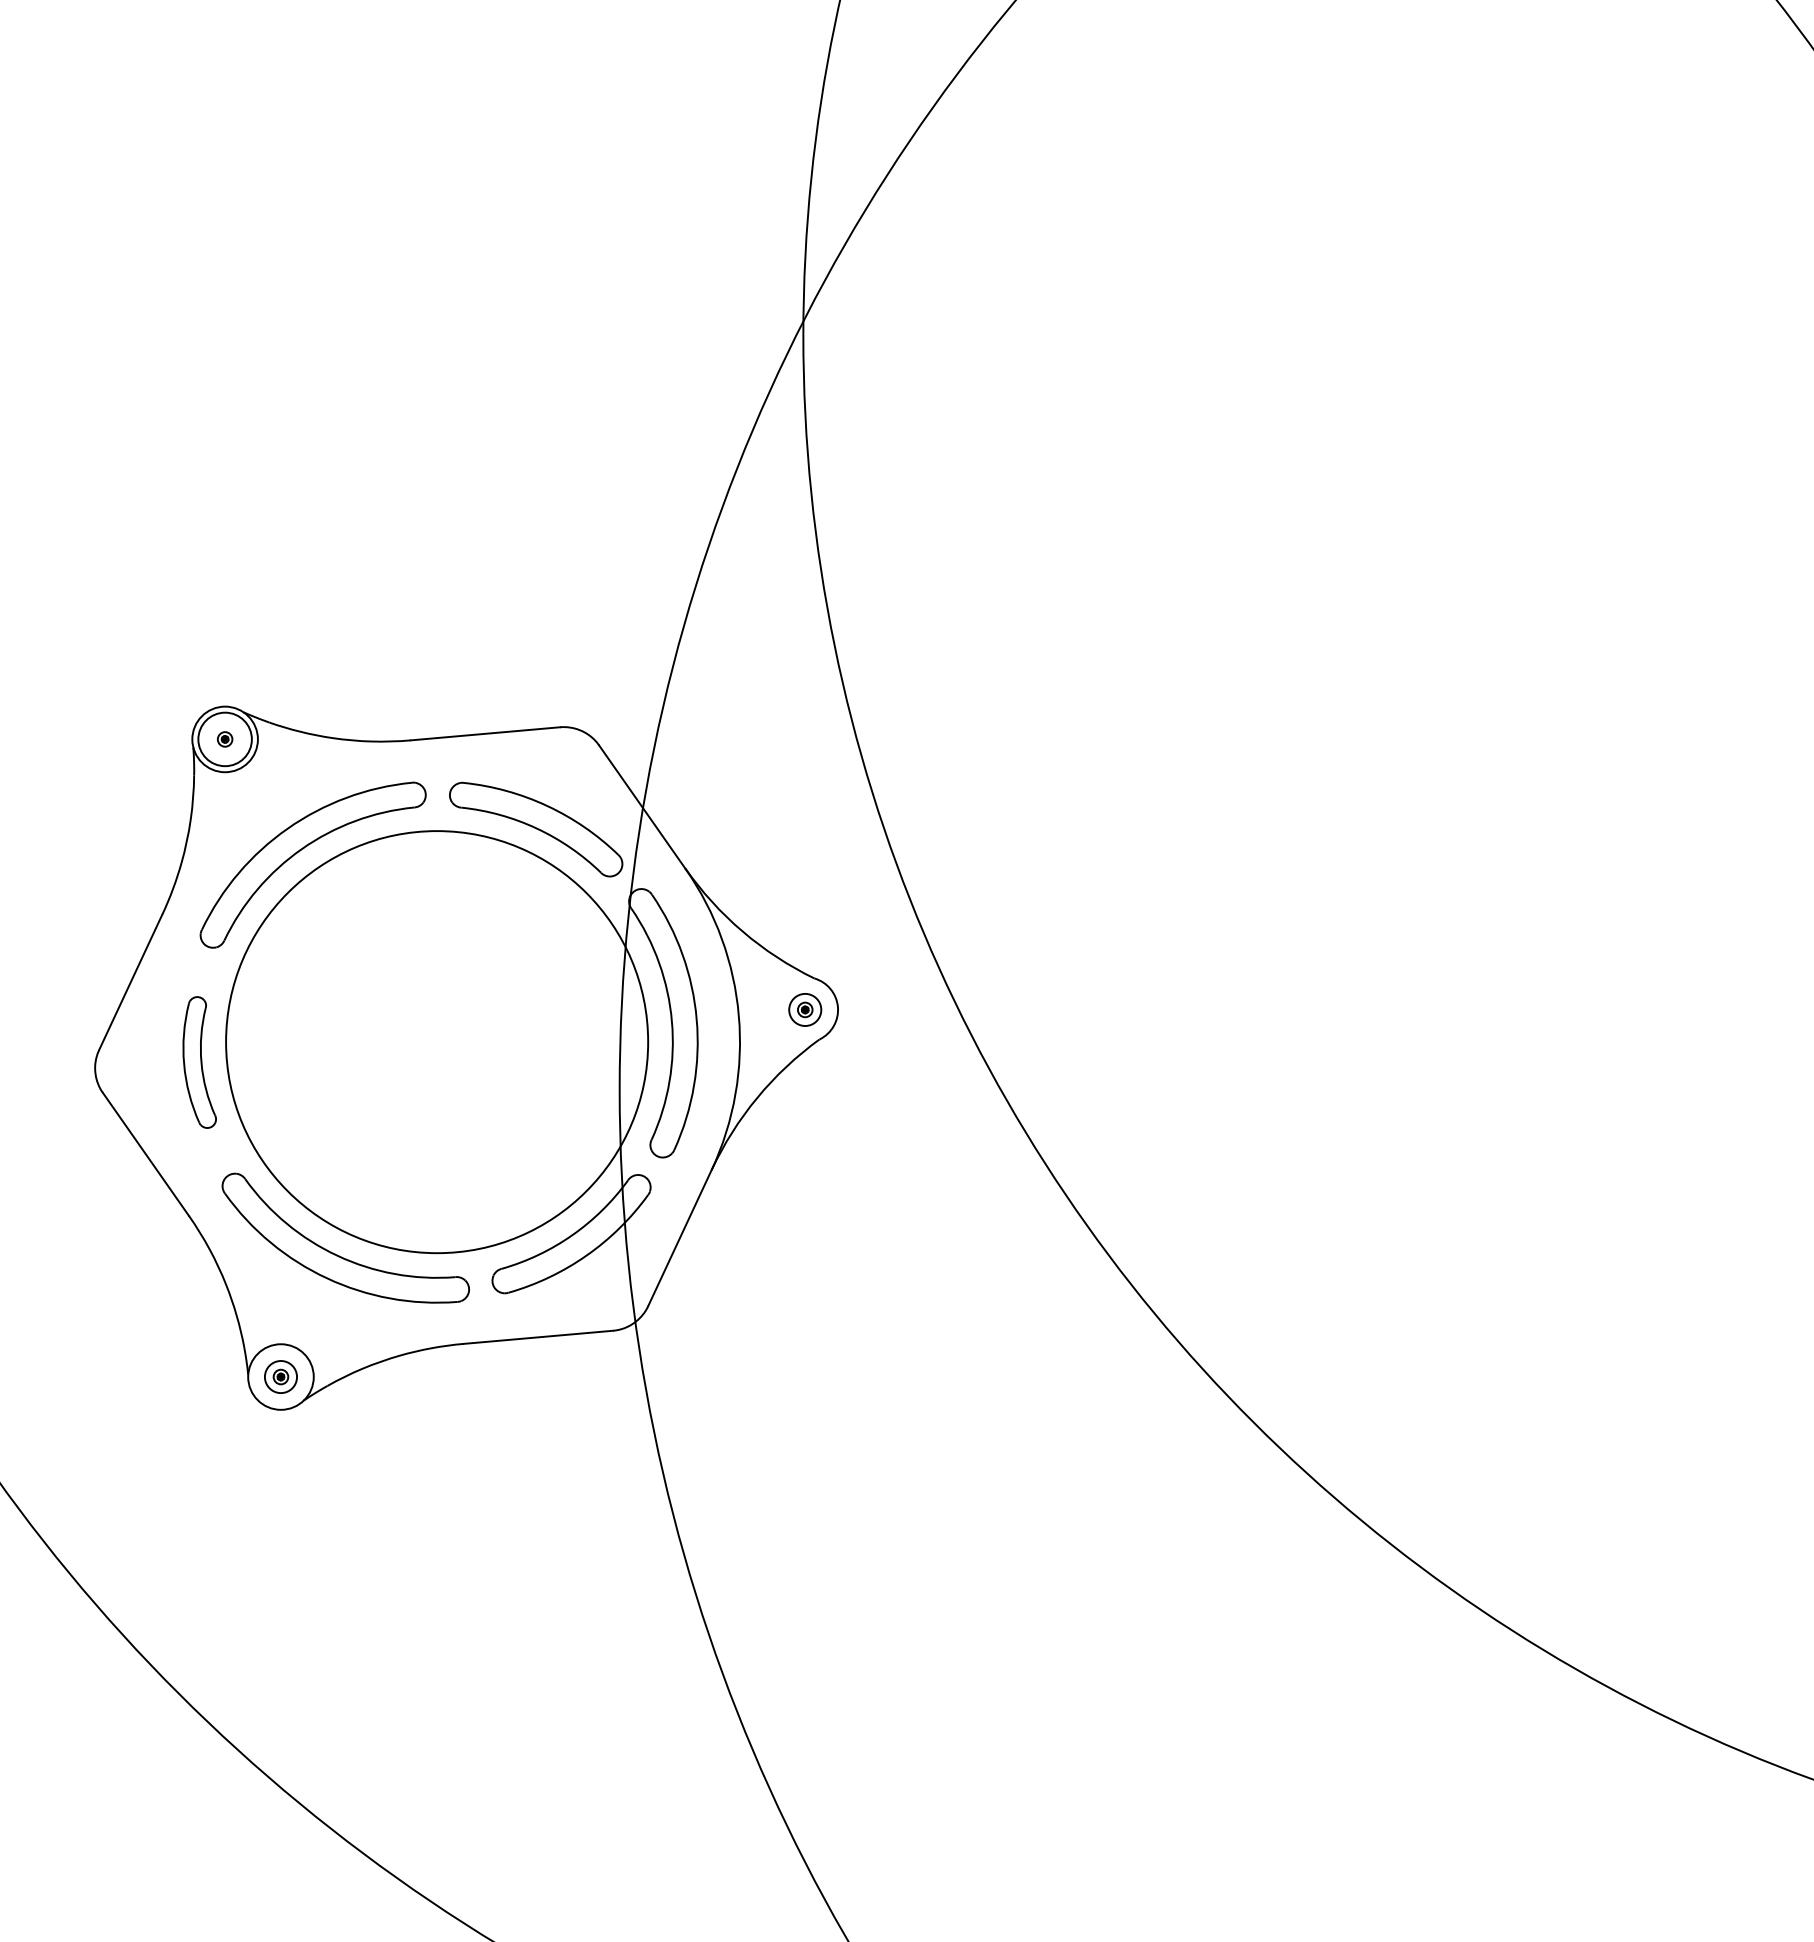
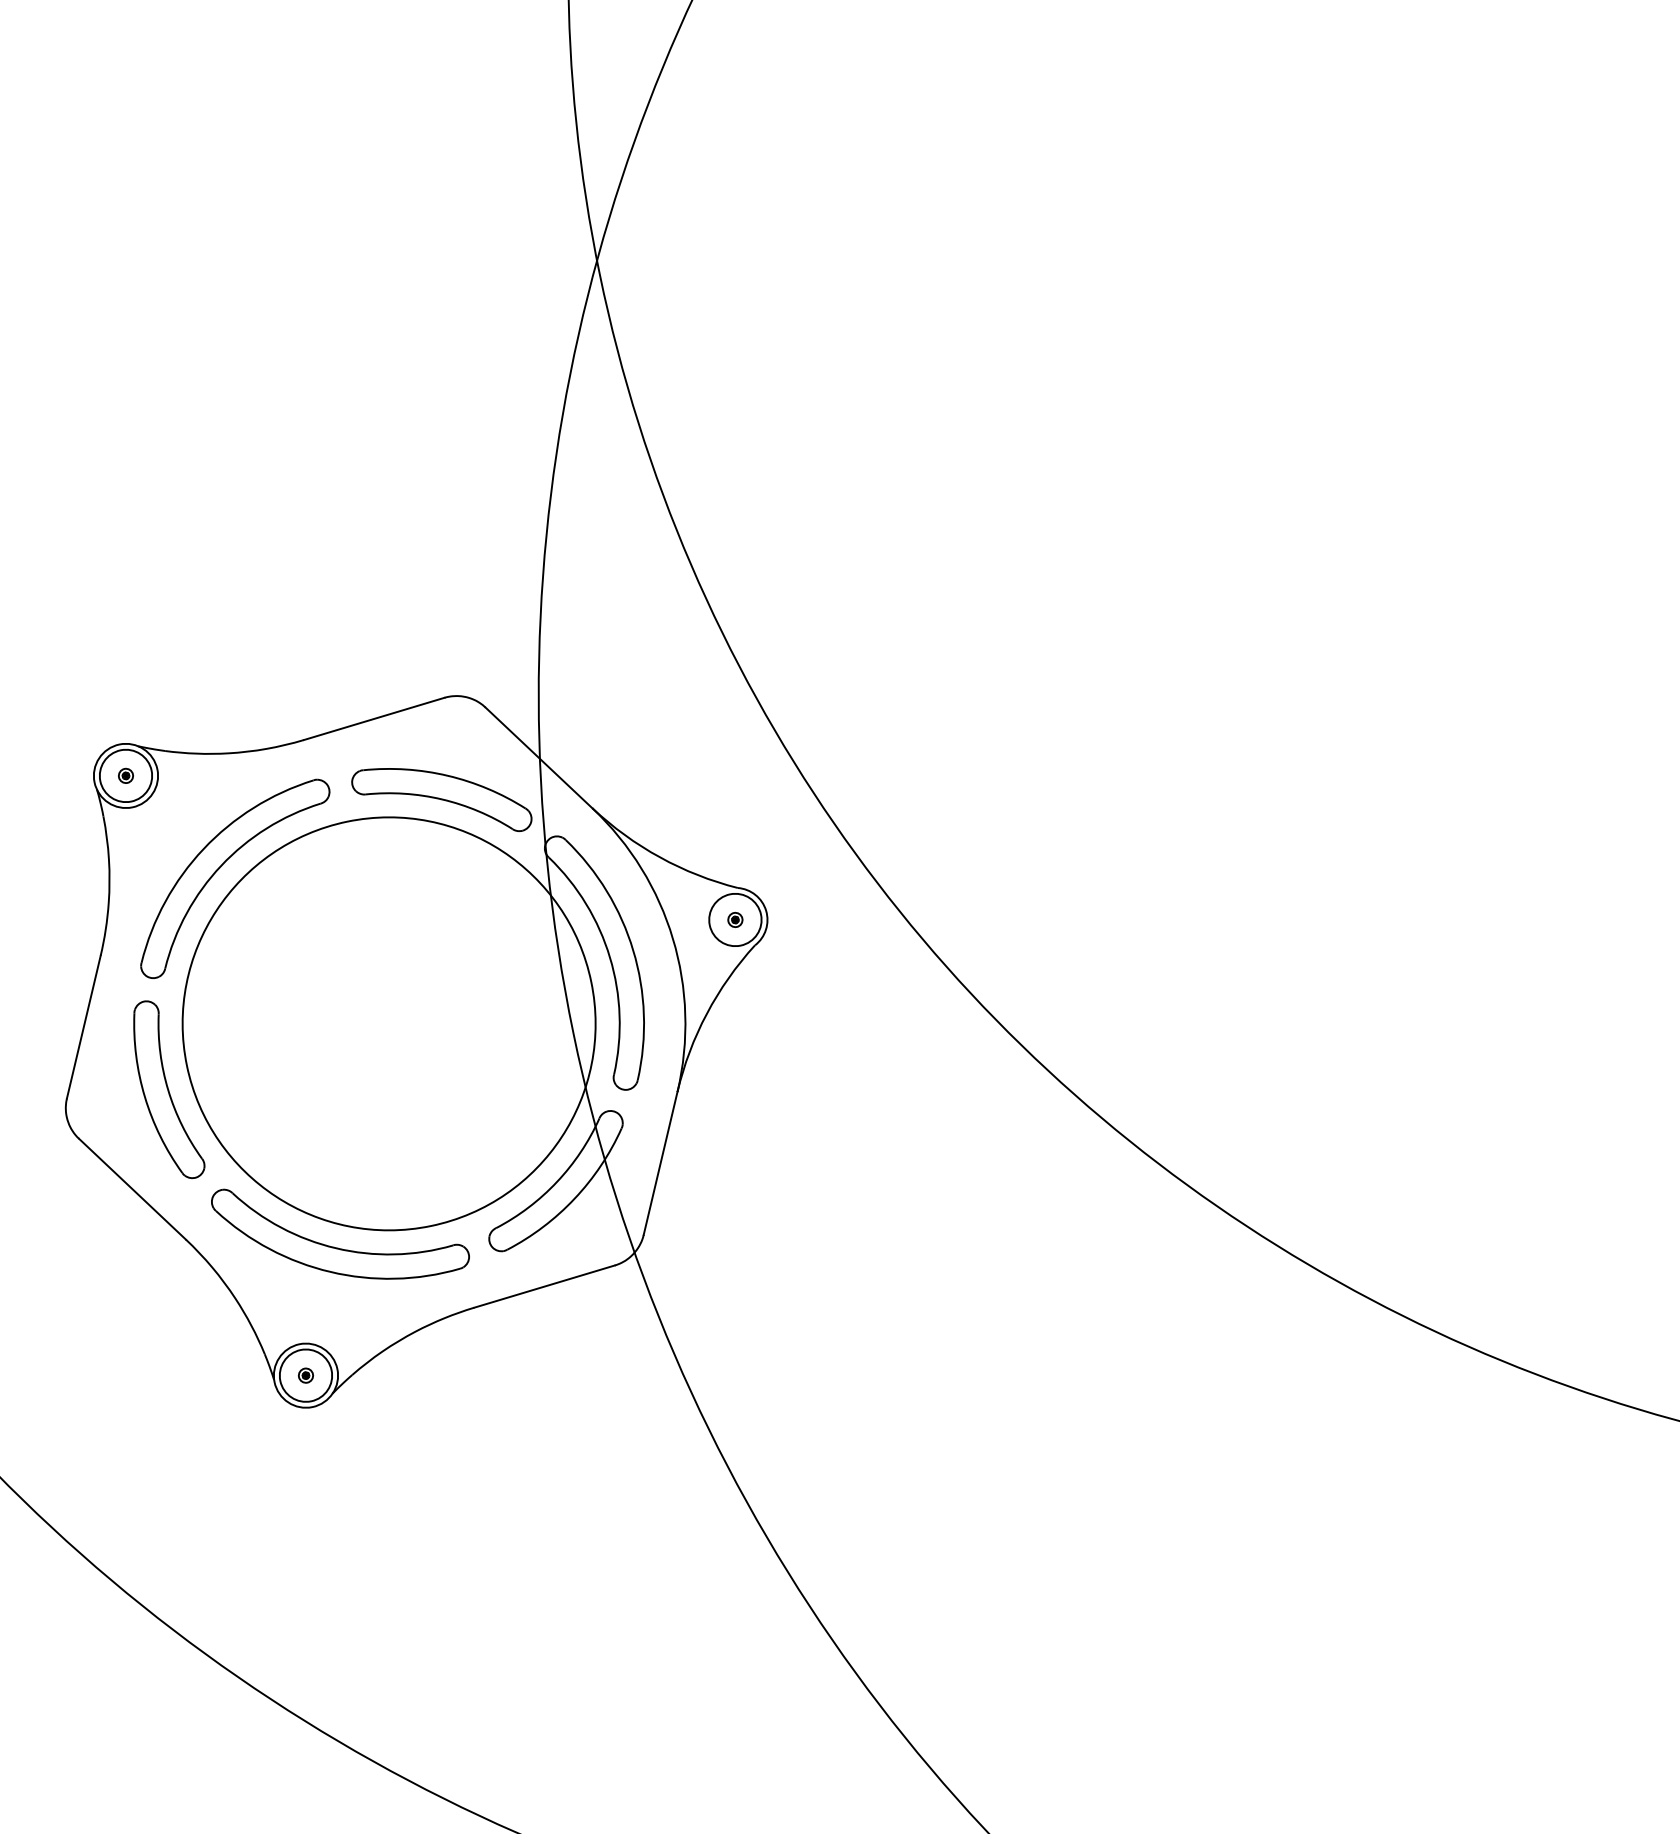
circle: (805, 1009) -> (735, 919), size x1.67
part: (199, 1062) -> (165, 1090), size x1.43
circle: (280, 1376) -> (305, 1375), size x1.67

